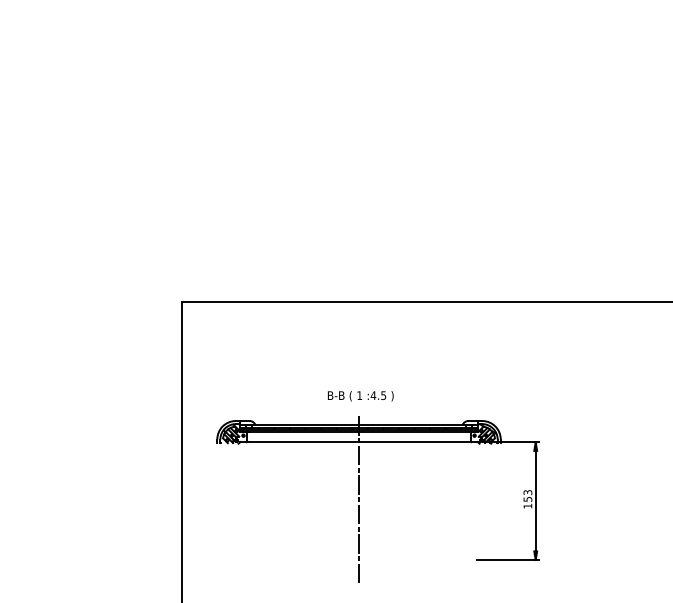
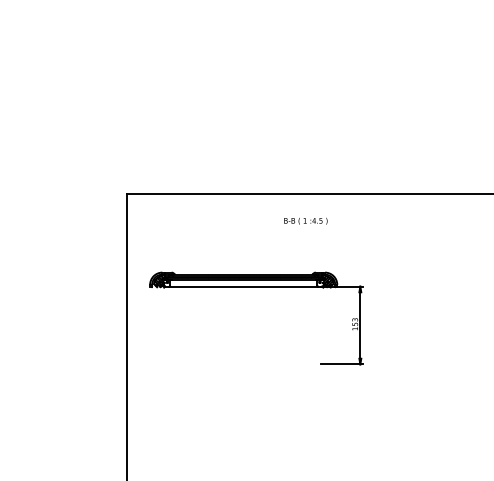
text: (360, 395) -> (305, 220), moved
line: (358, 501) -> (243, 325), removed

